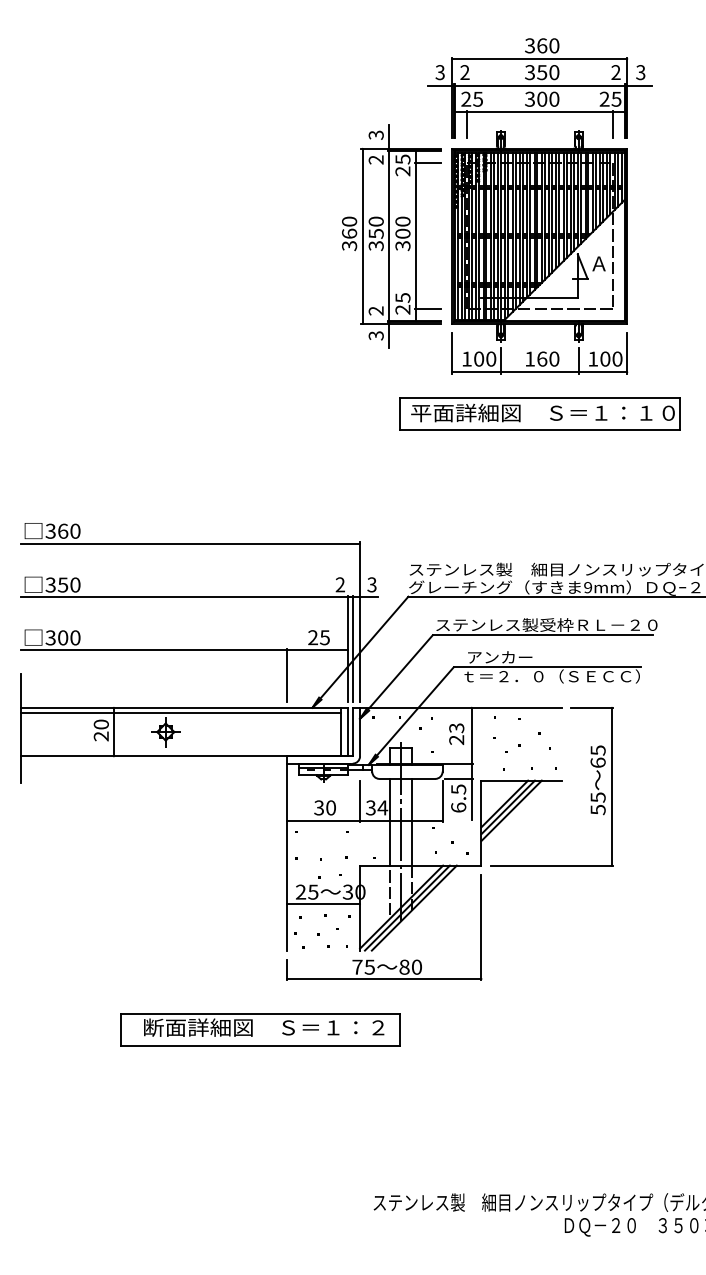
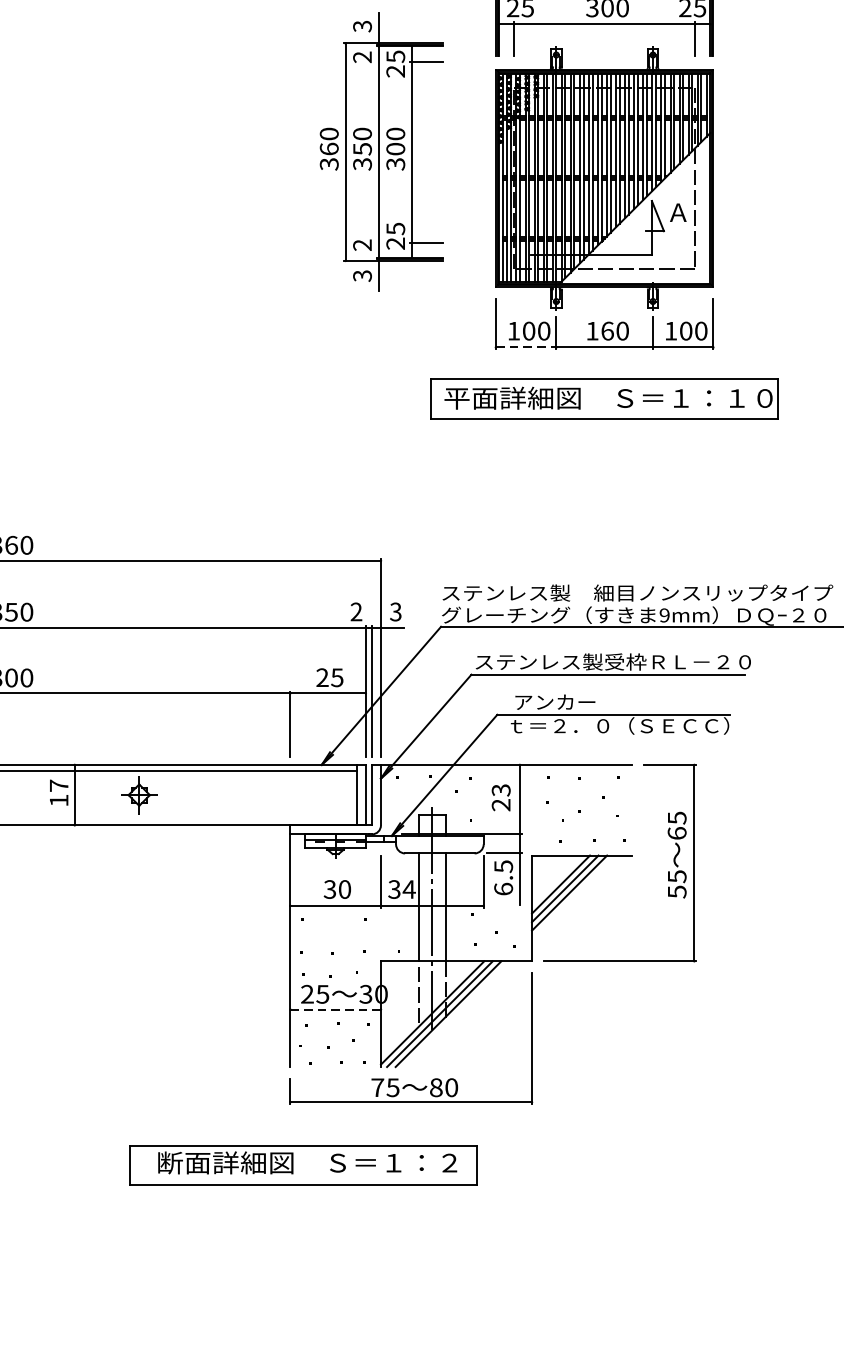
part: (391, 236) -> (381, 152), moved
line: (477, 372) -> (527, 347), solid -> dashed
text: (100, 730) -> (58, 793), 20 -> 17
line: (324, 904) -> (336, 1009), solid -> dashed
part: (260, 1029) -> (303, 1165), moved

